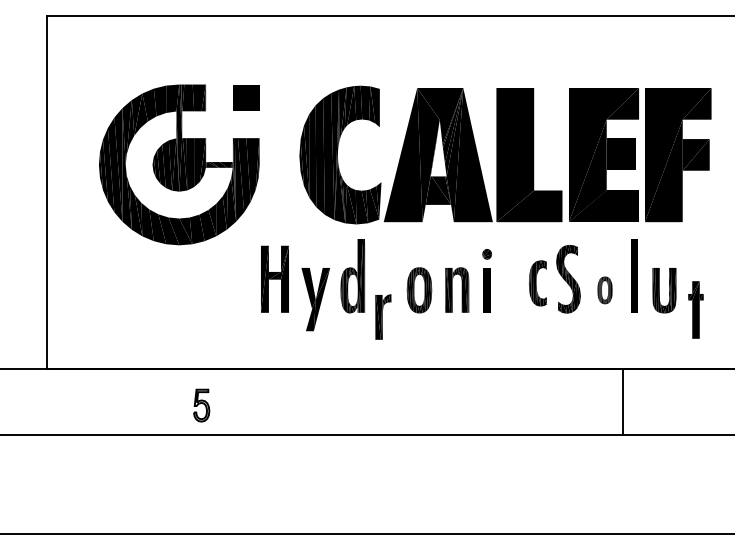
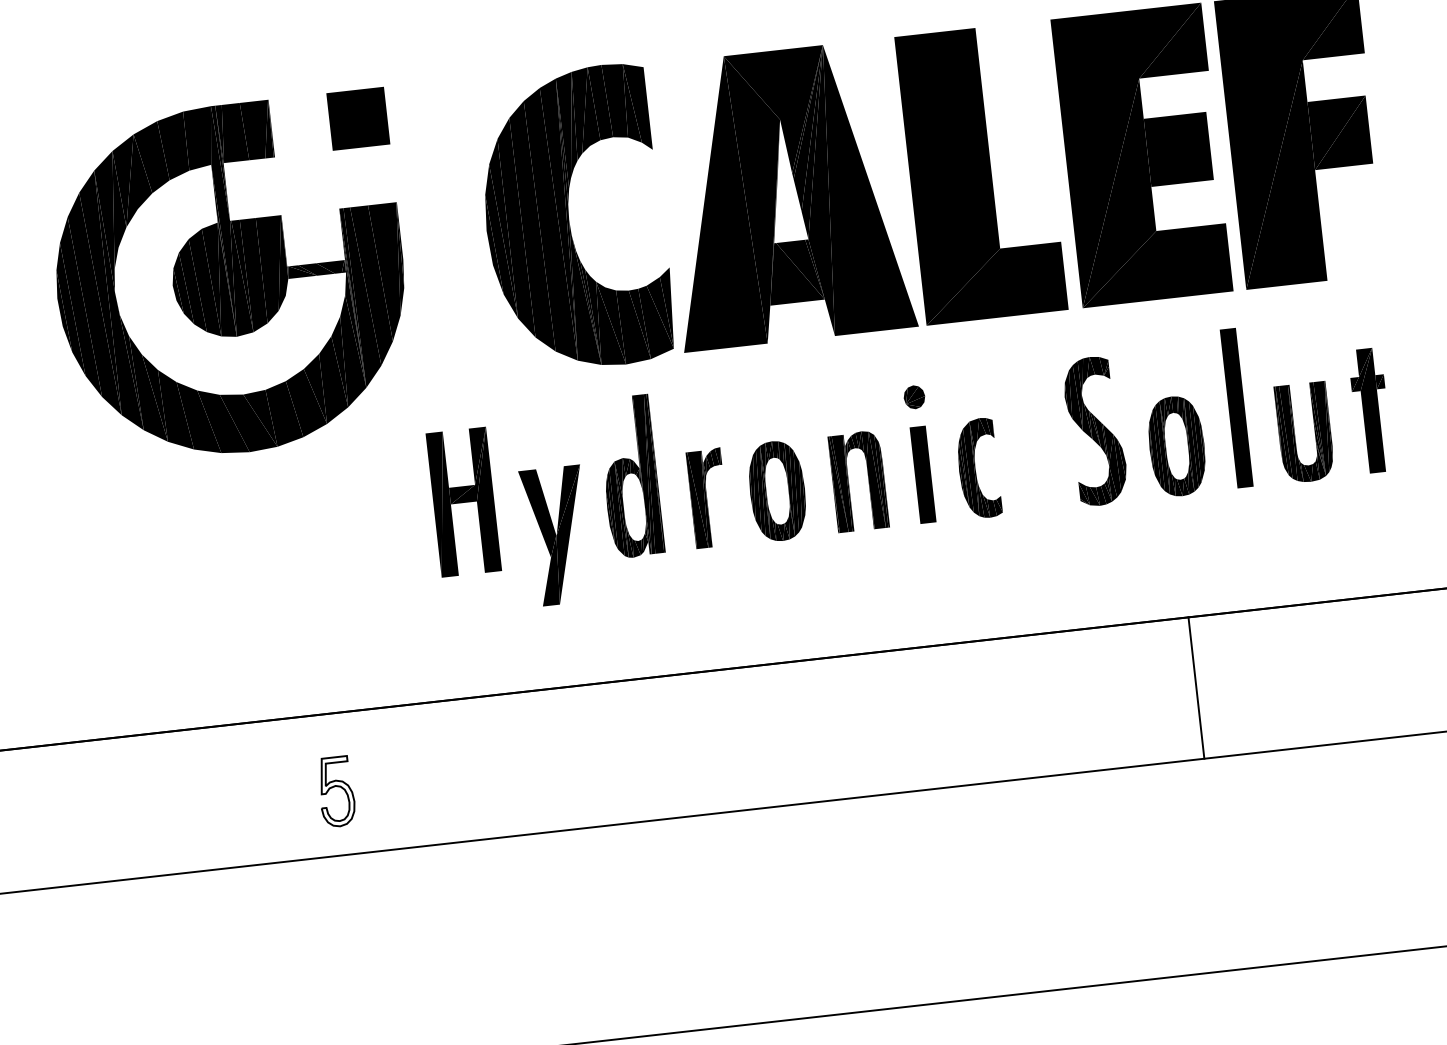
part: (537, 283) -> (977, 468), moved
part: (604, 290) -> (1175, 446), size x1.67
part: (695, 309) -> (1369, 409), moved
part: (383, 316) -> (708, 497), moved
line: (622, 402) -> (1196, 688), moved

